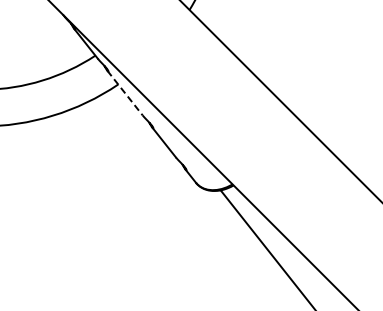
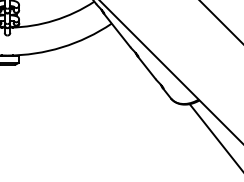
line: (125, 93) -> (117, 30), dashed -> solid

